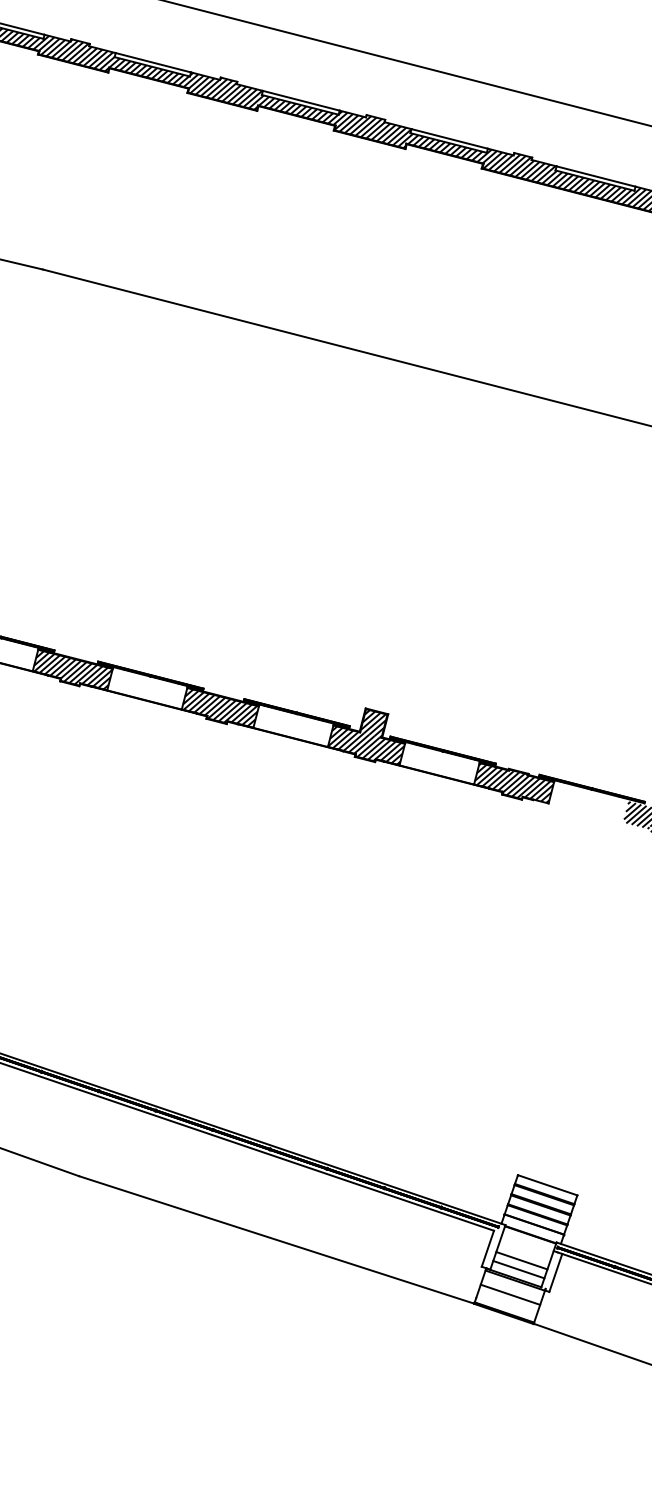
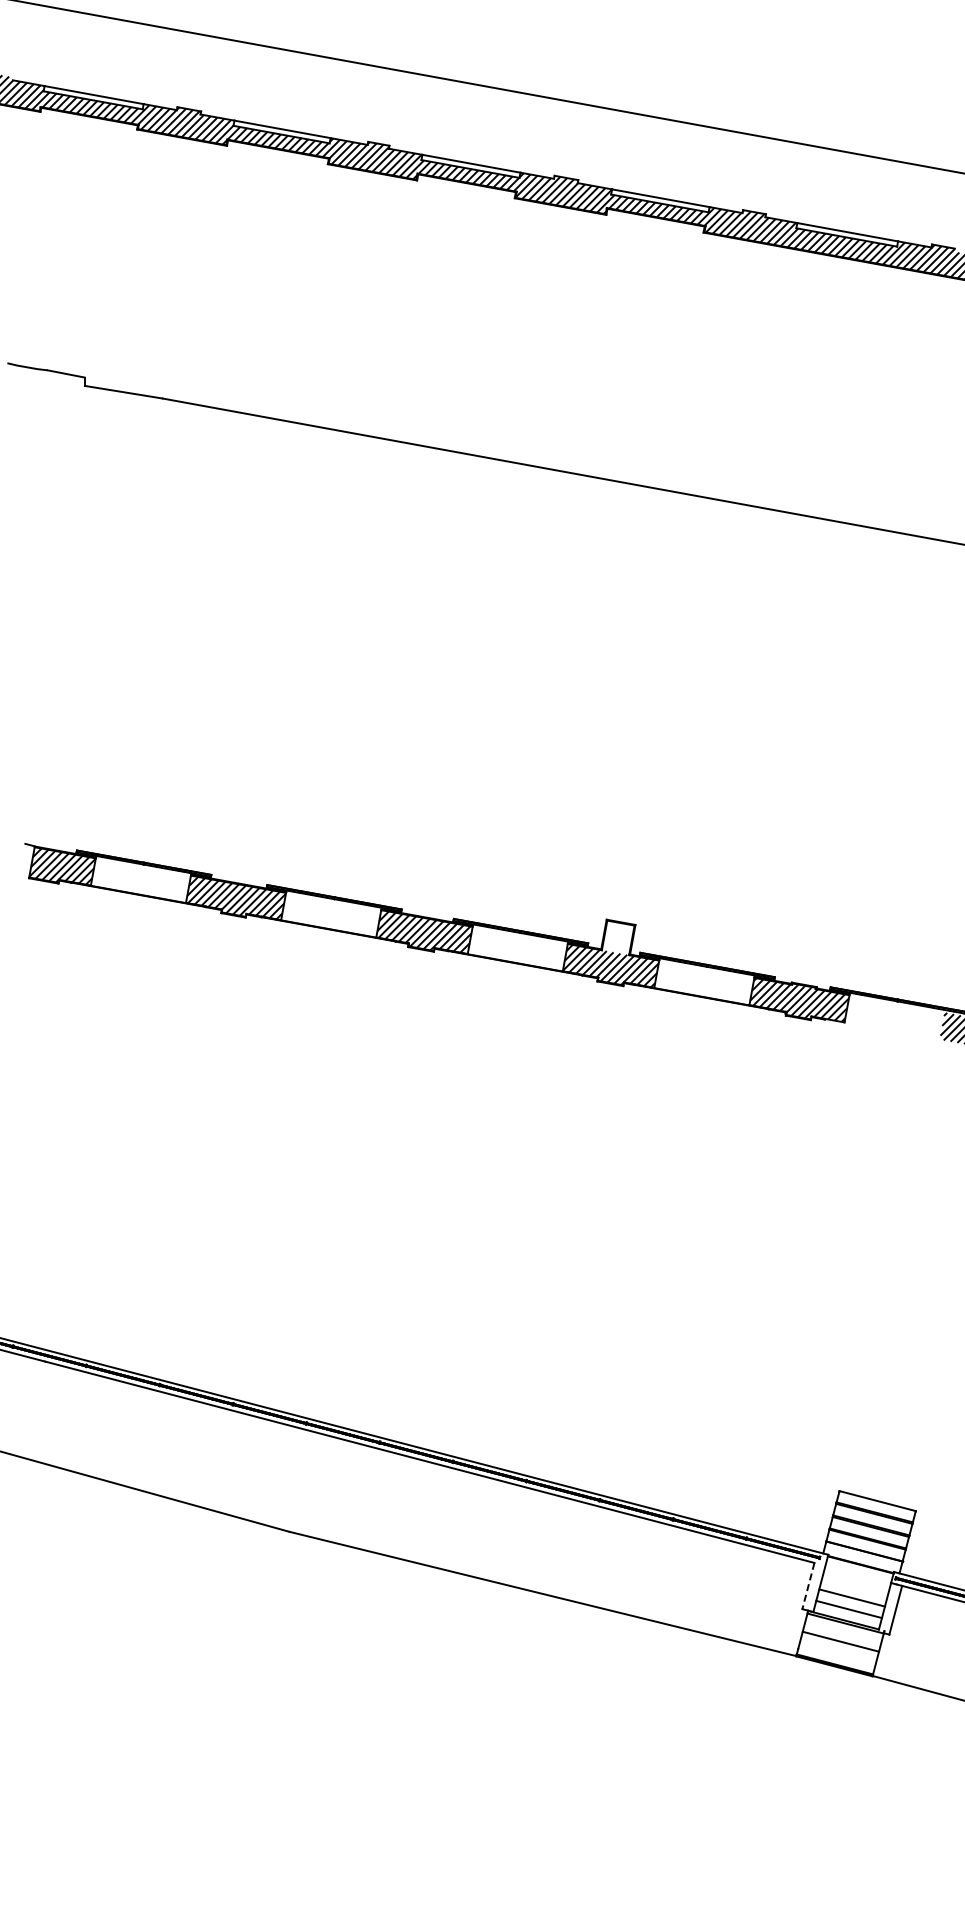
hatch: (373, 723) -> (617, 937), removed
line: (487, 1249) -> (808, 1586), solid -> dashed

